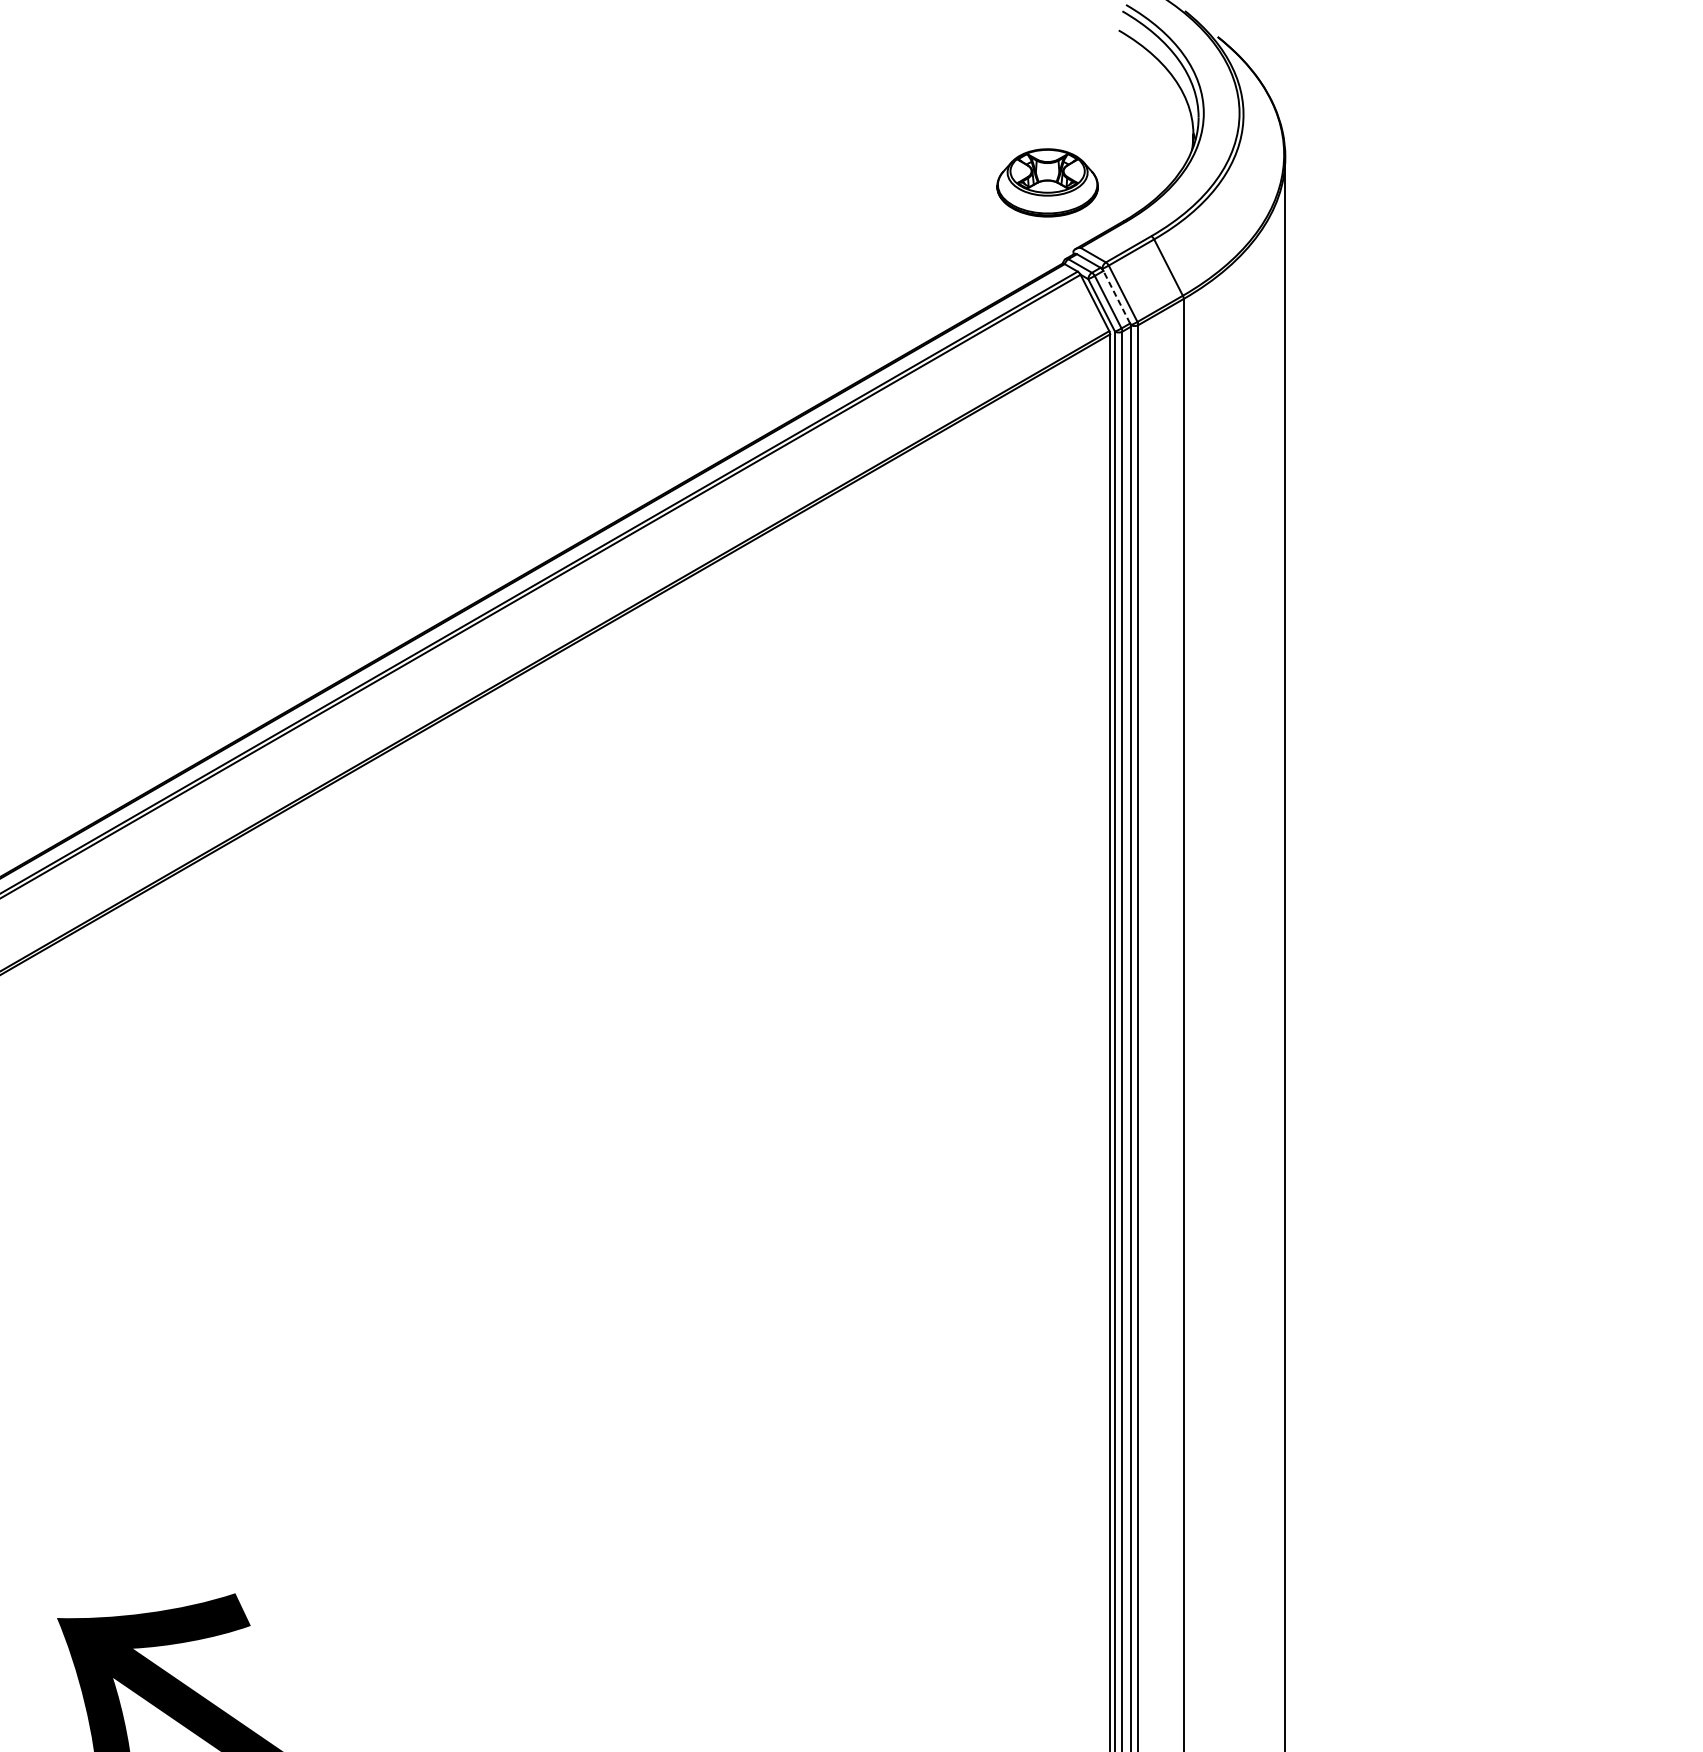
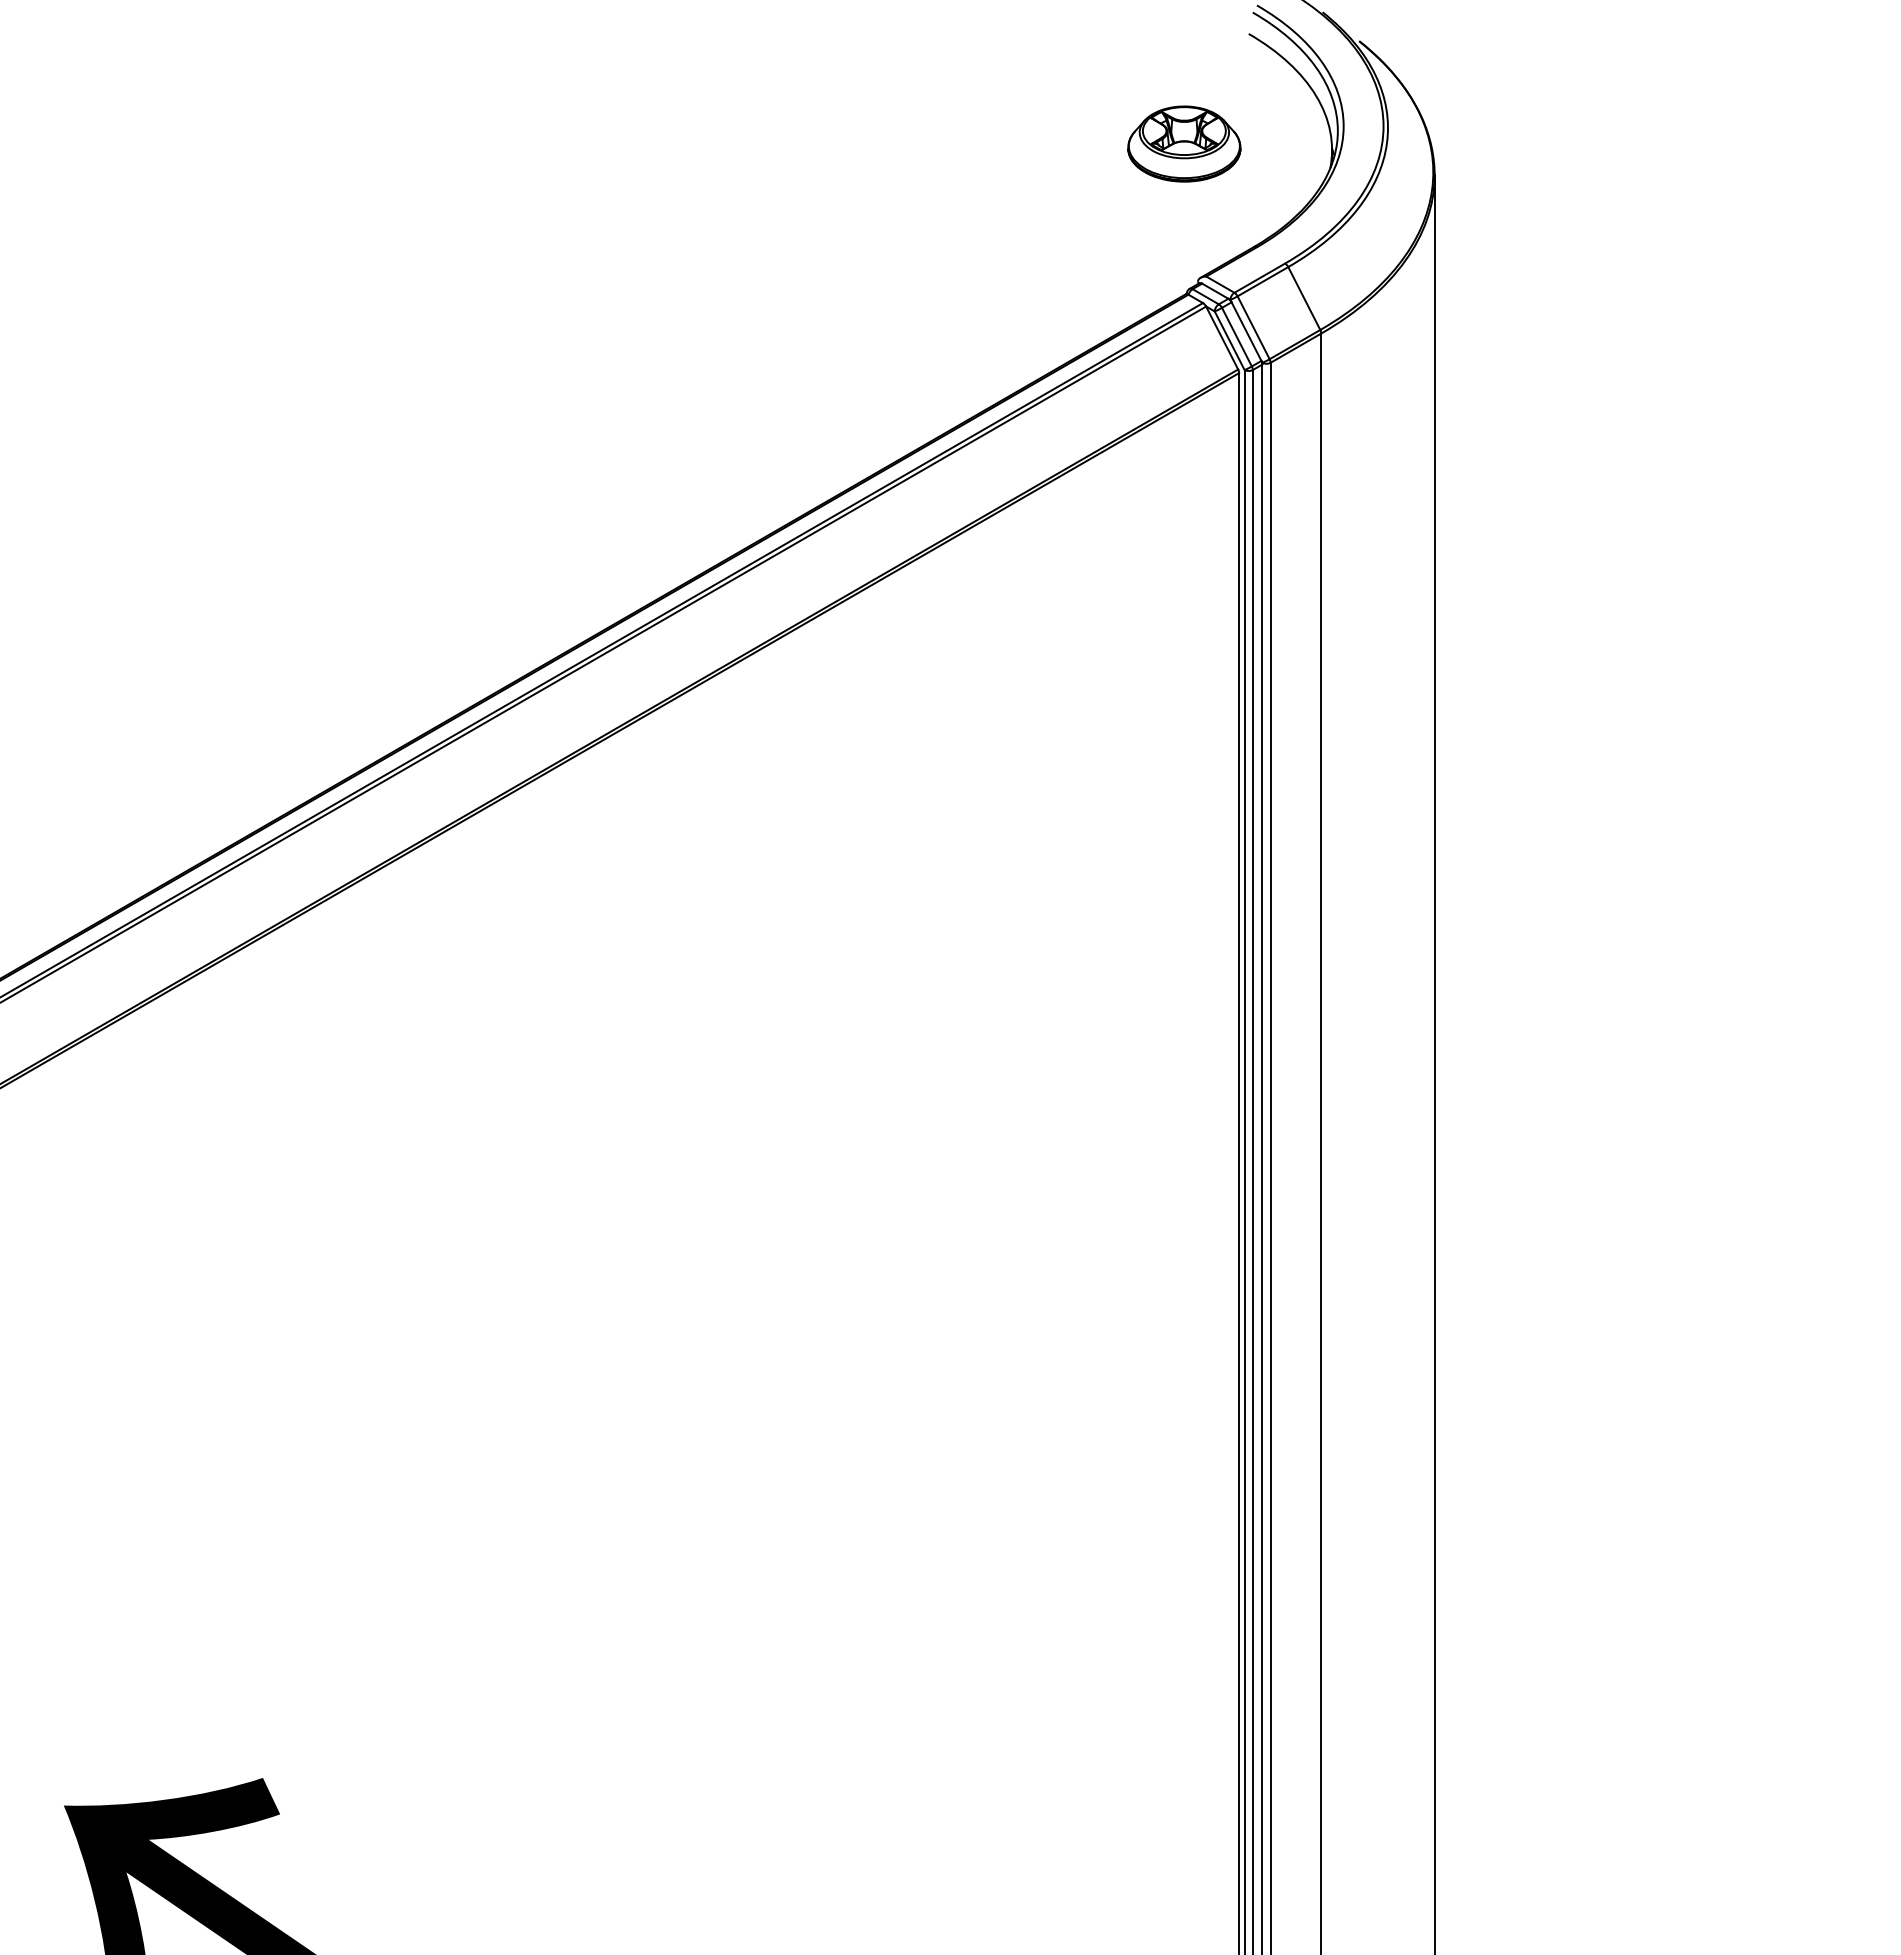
part: (1047, 182) -> (1184, 143), moved
line: (1116, 297) -> (1246, 331), dashed -> solid

